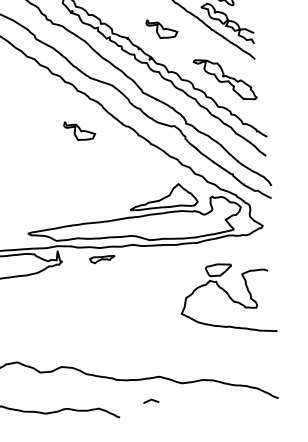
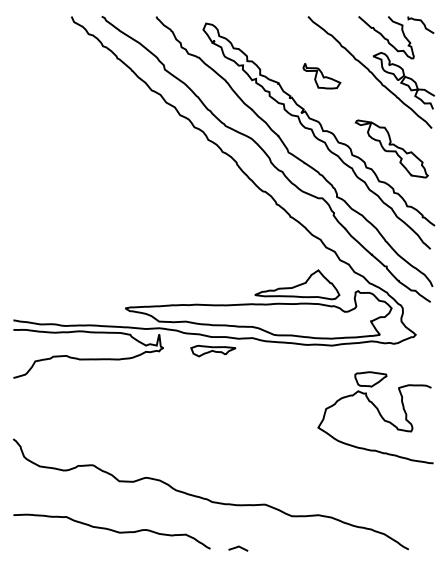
part: (79, 130) -> (204, 189), removed
part: (102, 259) -> (213, 351), size x1.43
part: (226, 300) -> (375, 417), moved
curve: (151, 400) -> (238, 547), moved

